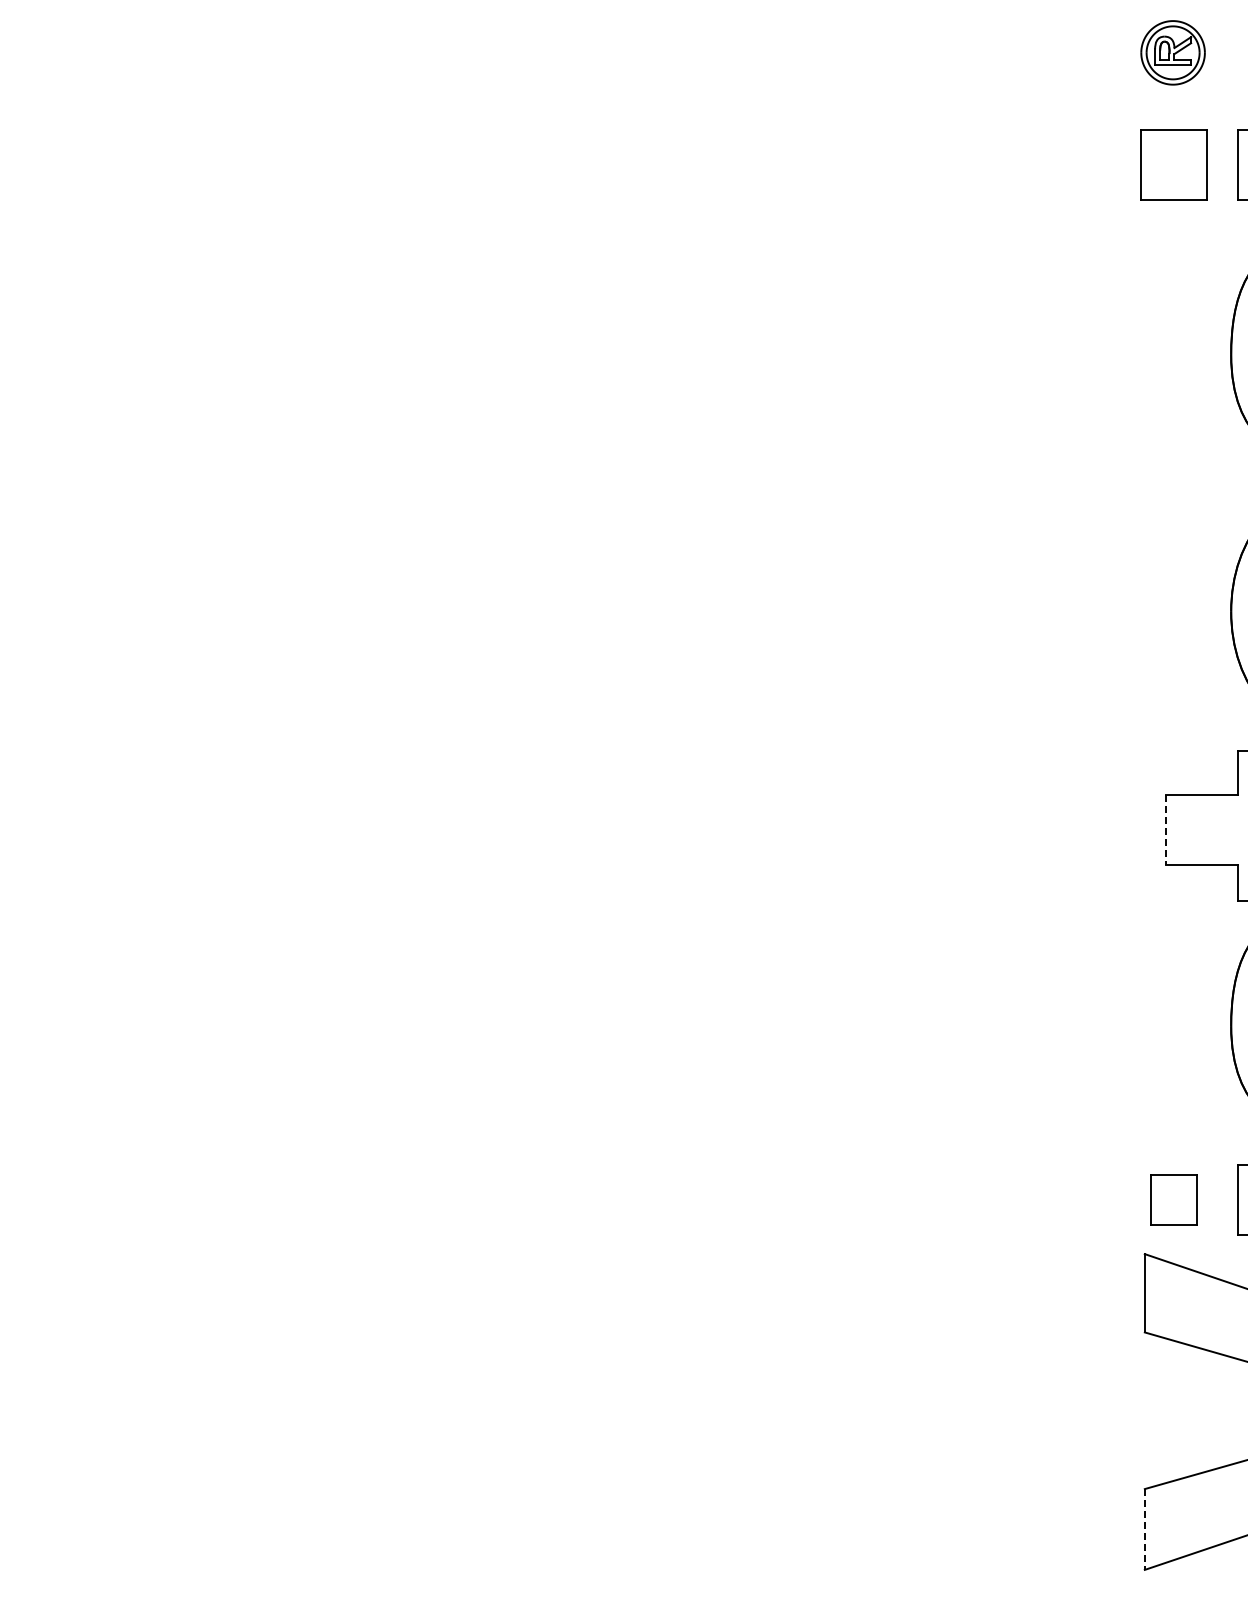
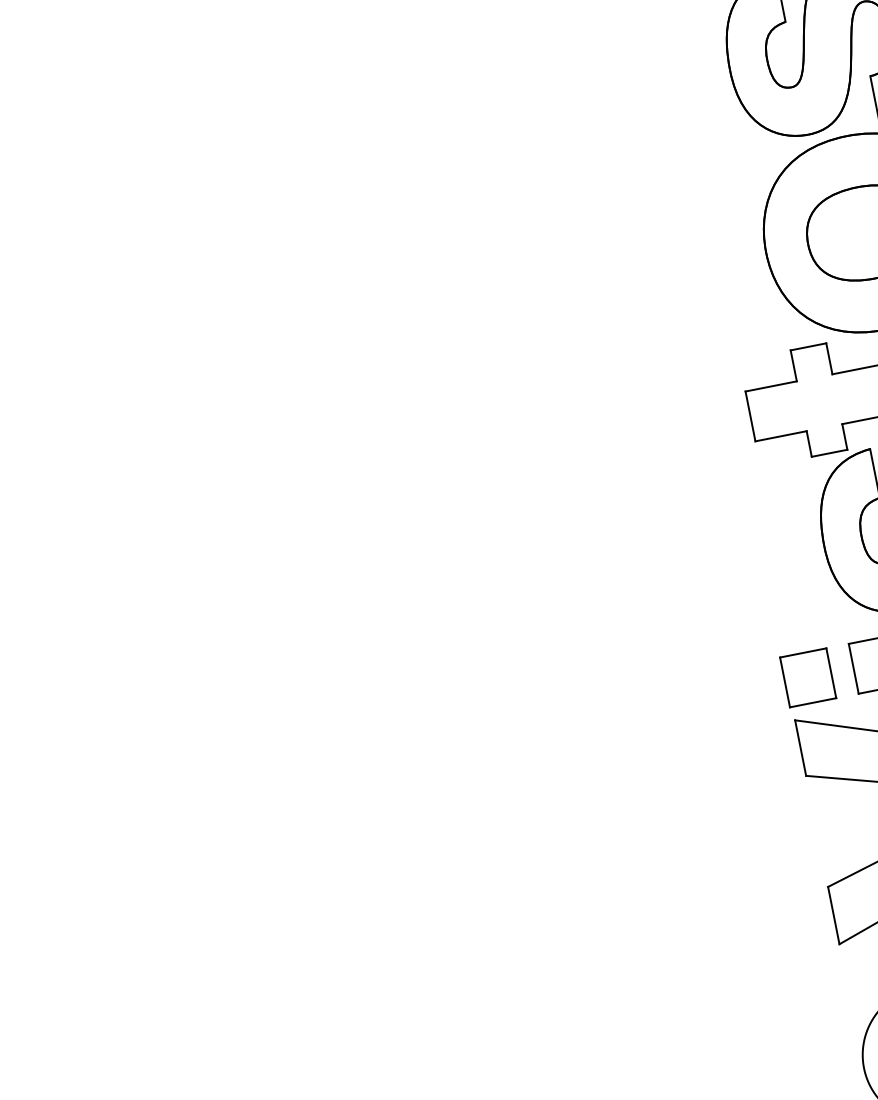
line: (1165, 830) -> (750, 417), dashed -> solid
part: (1173, 1199) -> (807, 677), size x1.43
line: (1144, 1530) -> (833, 916), dashed -> solid

